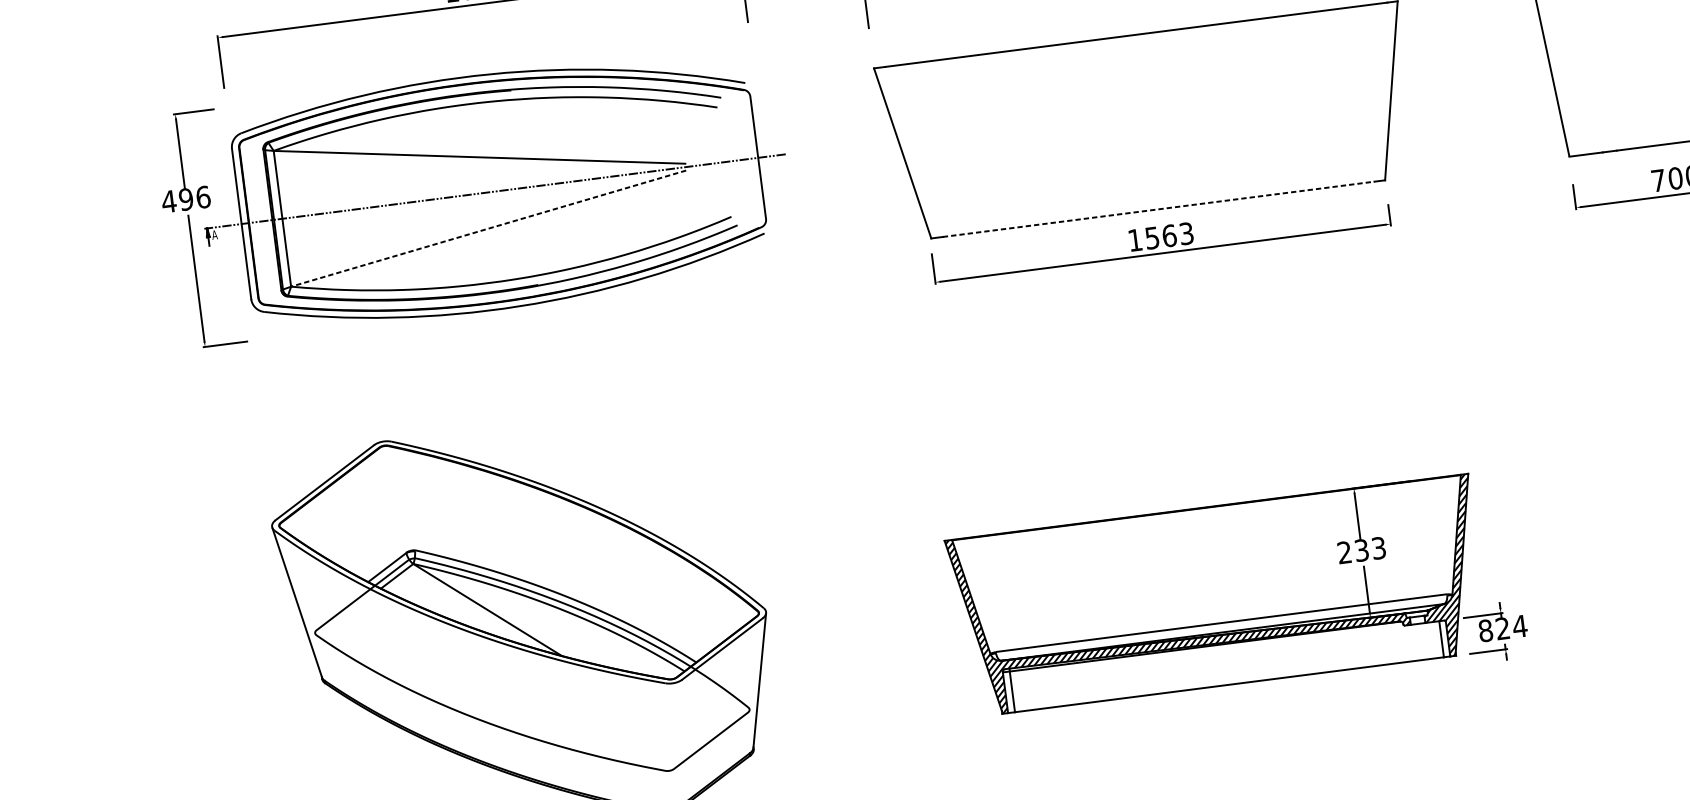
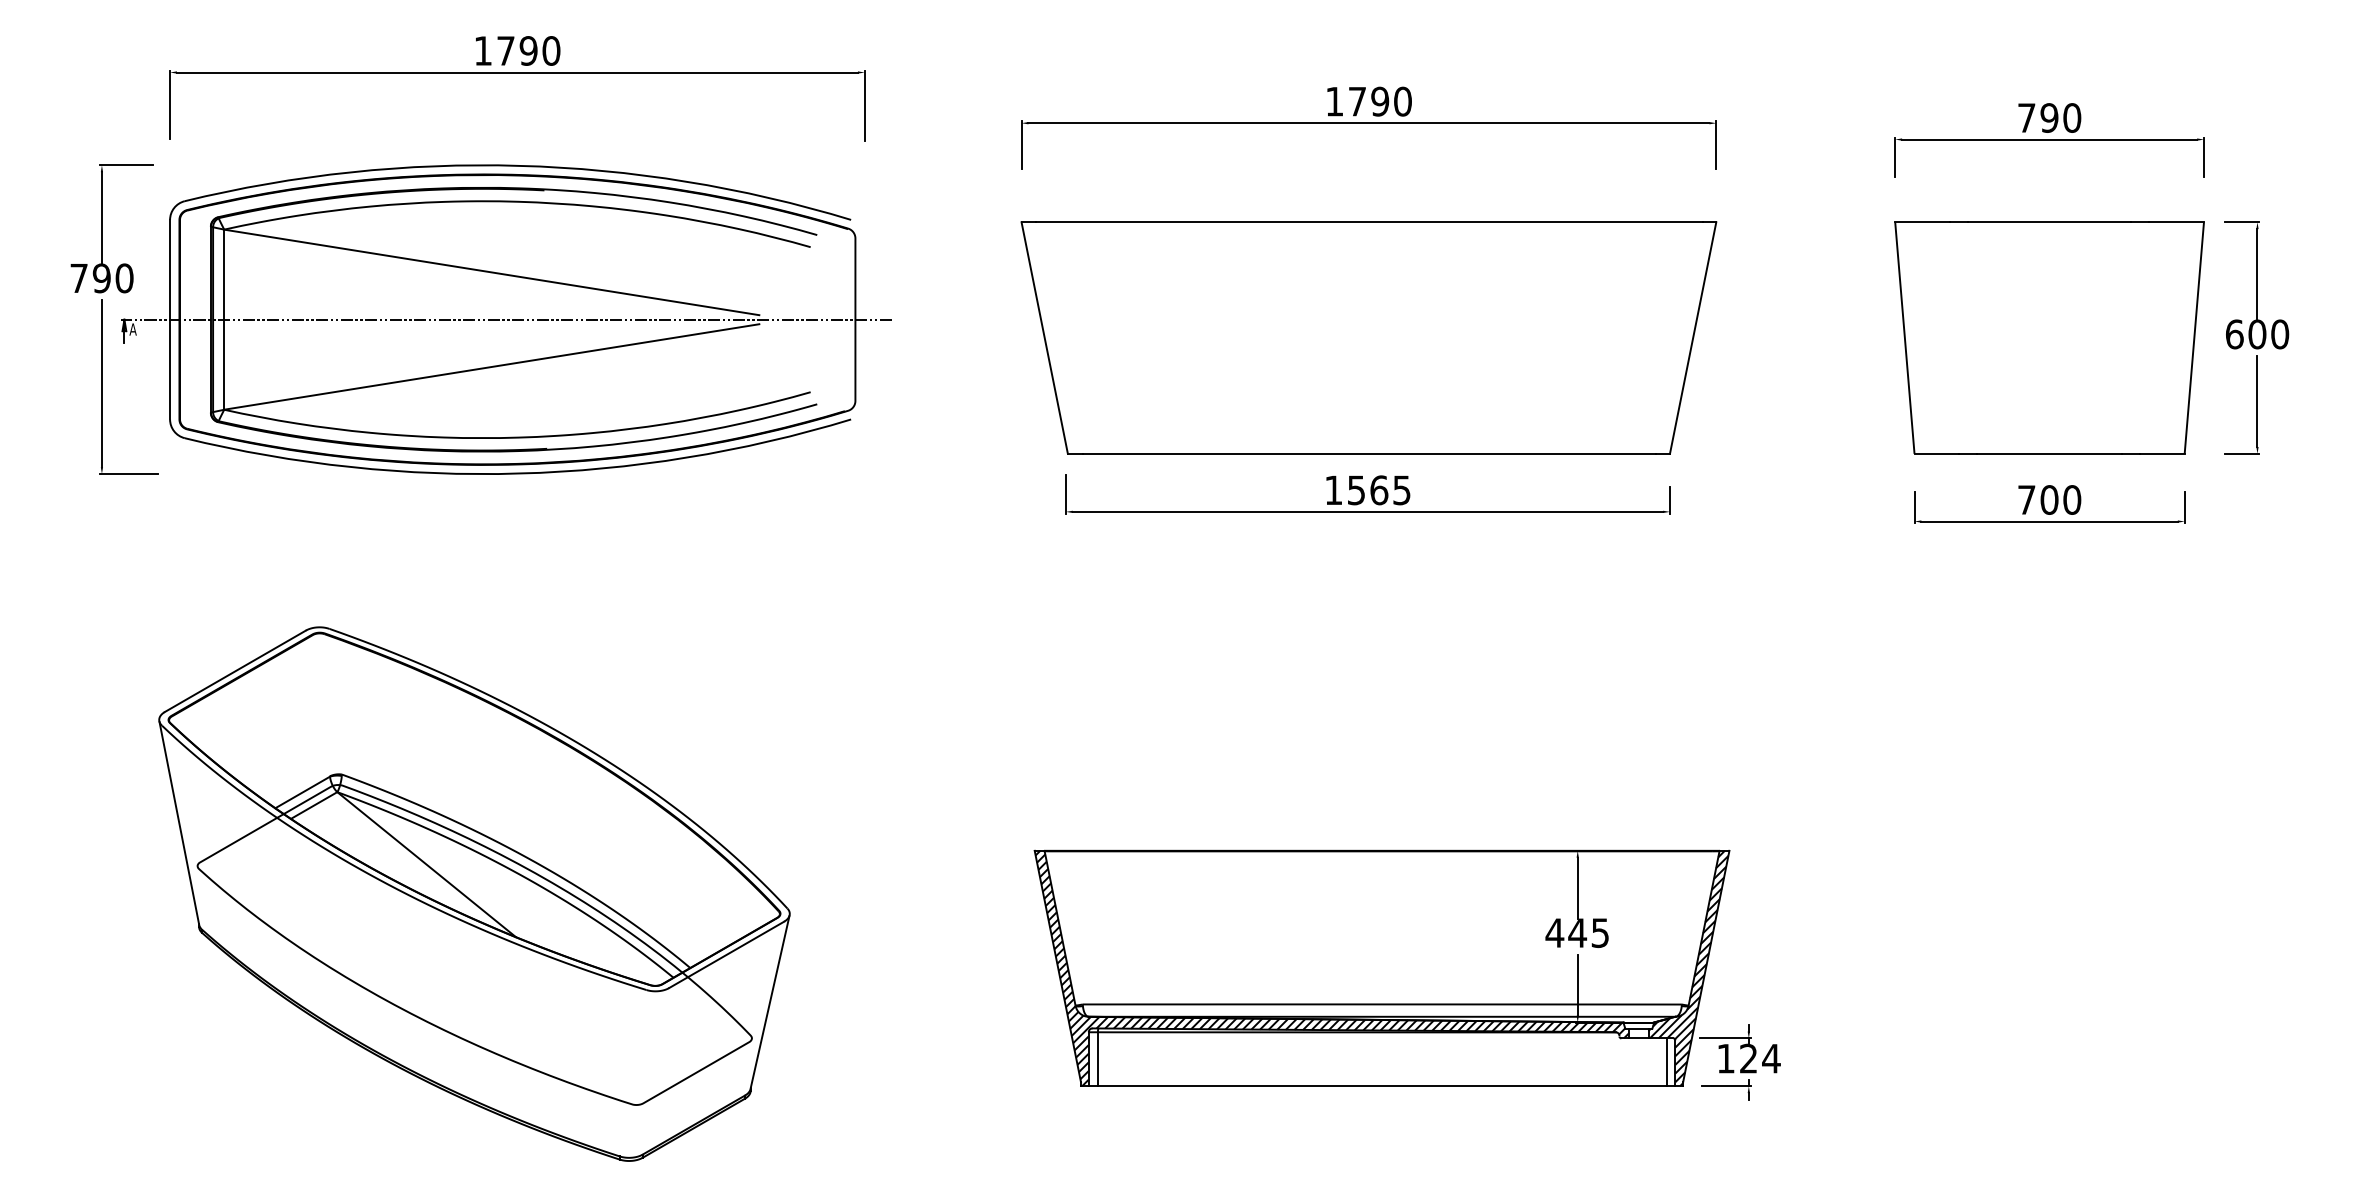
text: (185, 199) -> (101, 278), 496 -> 790
line: (1159, 208) -> (1370, 453), dashed -> solid
line: (488, 228) -> (491, 366), dashed -> solid
text: (1186, 233) -> (1402, 489), 1563 -> 1565
text: (1360, 550) -> (1576, 932), 233 -> 445
text: (1485, 630) -> (1725, 1058), 824 -> 124

